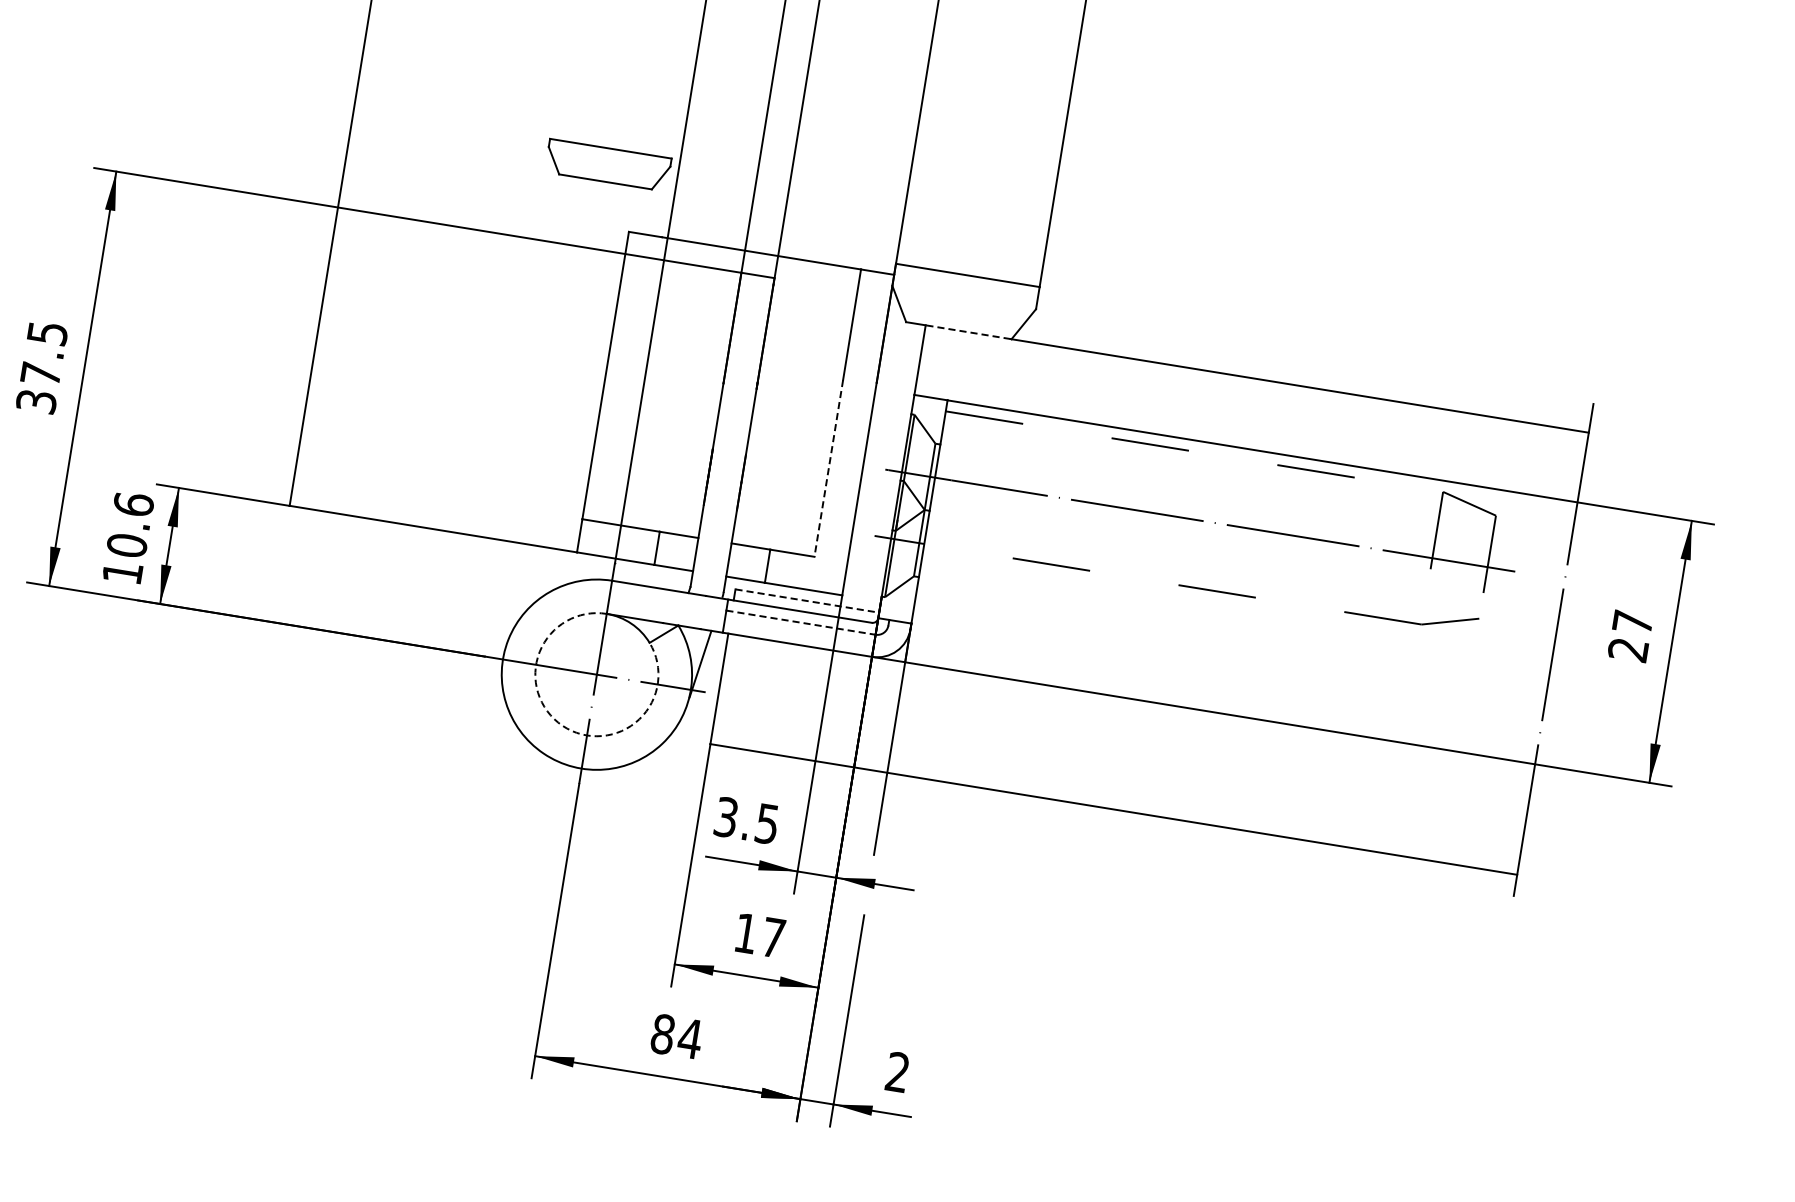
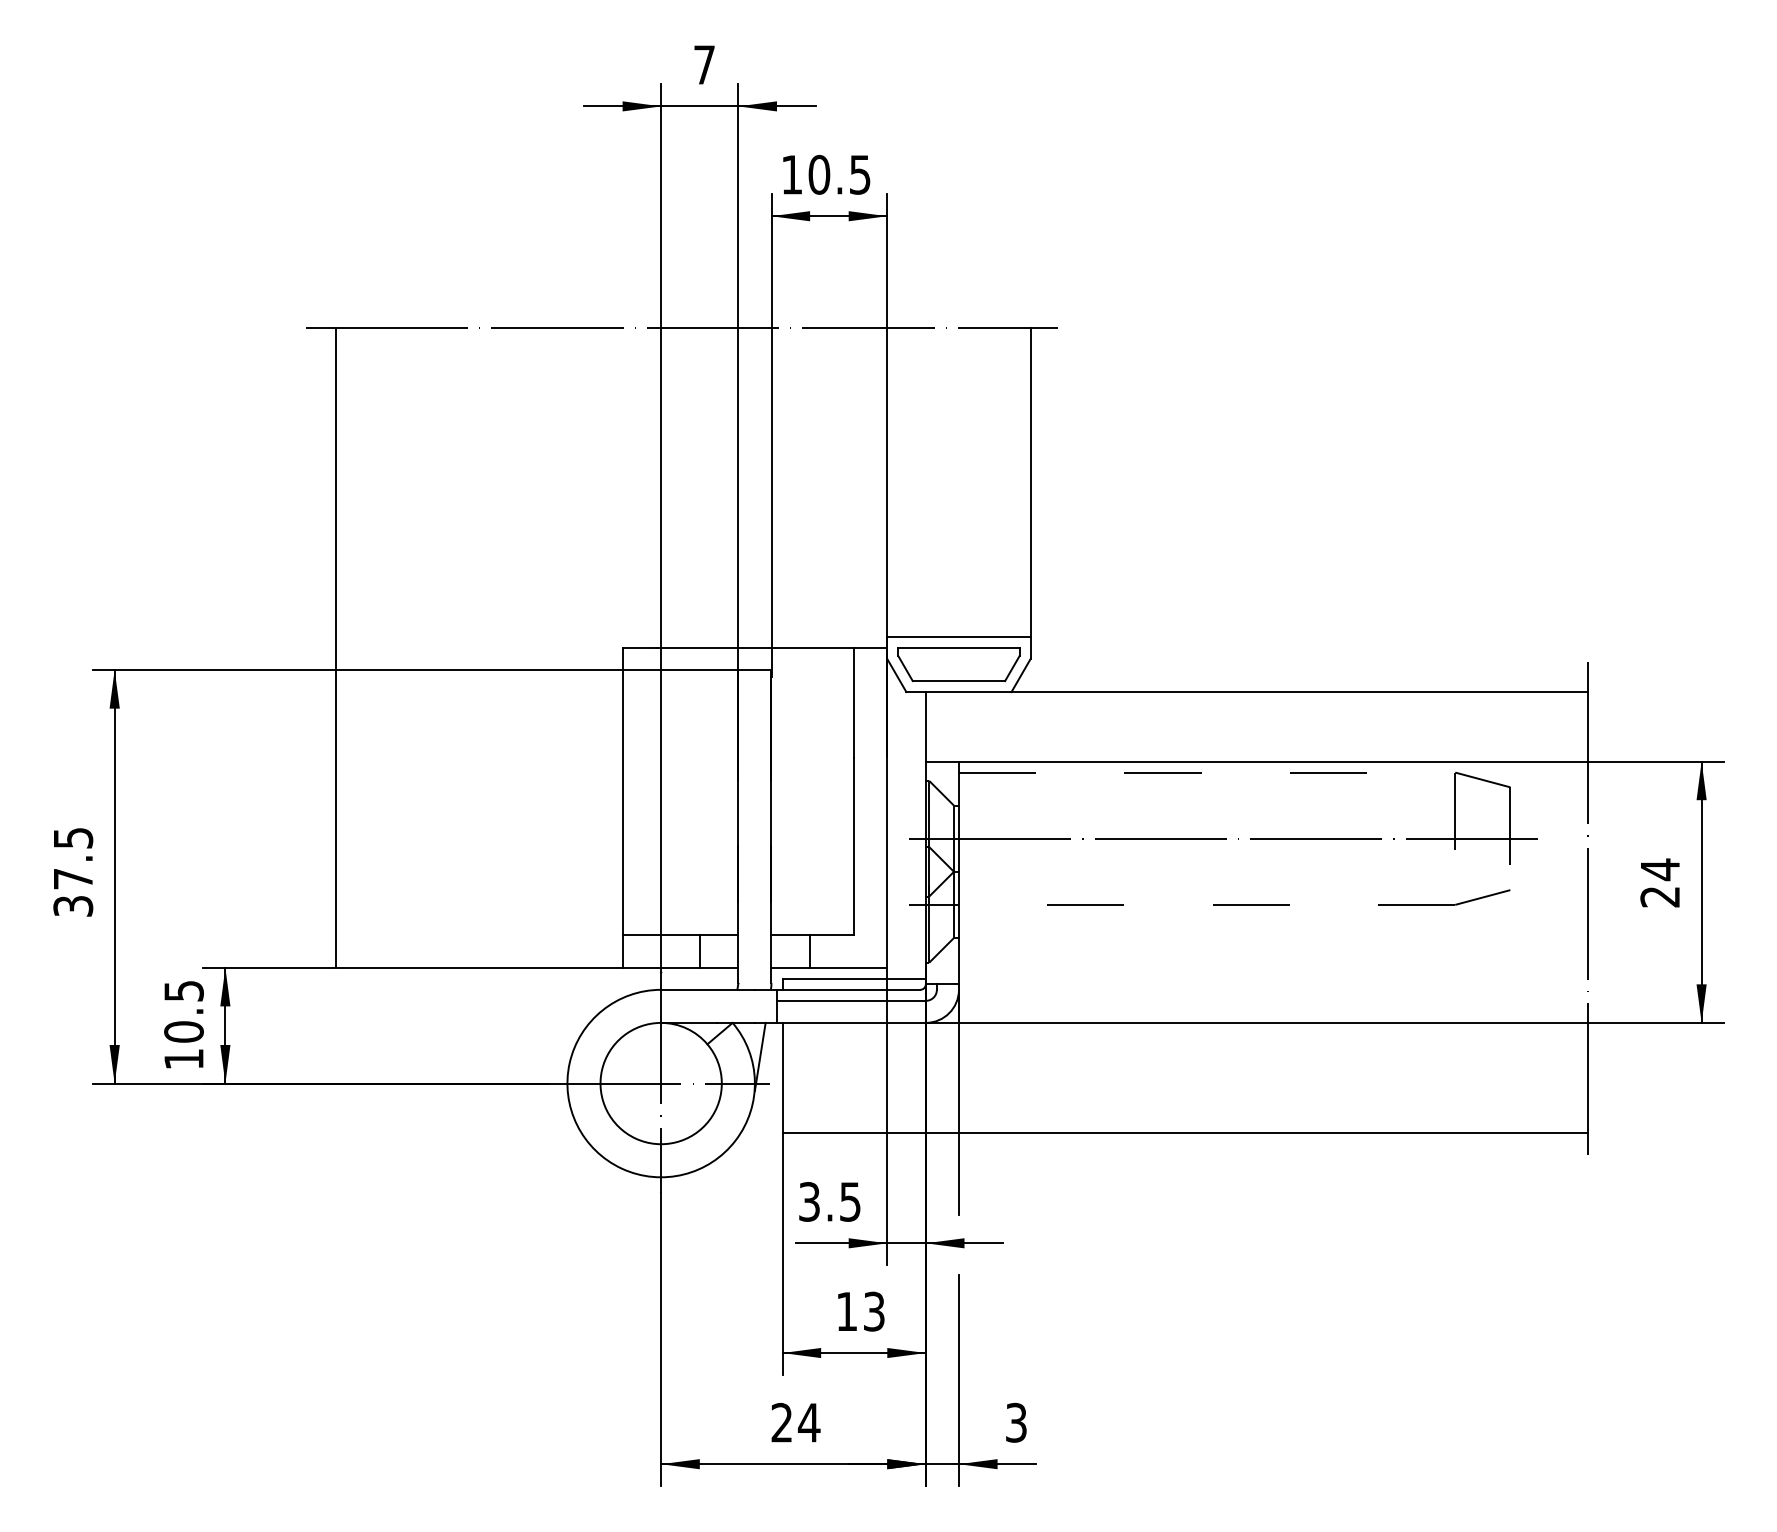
part: (607, 165) -> (958, 664), moved
line: (967, 332) -> (967, 692), dashed -> solid
line: (829, 468) -> (854, 846), dashed -> solid
text: (133, 503) -> (183, 990), 10.6 -> 10.5
line: (807, 600) -> (854, 978), dashed -> solid
line: (801, 622) -> (851, 1000), dashed -> solid
text: (1633, 622) -> (1660, 869), 27 -> 24
arc: (562, 725) -> (635, 1138), dashed -> solid
text: (773, 937) -> (874, 1311), 17 -> 13
text: (662, 1033) -> (781, 1422), 84 -> 24
text: (897, 1072) -> (1016, 1422), 2 -> 3

